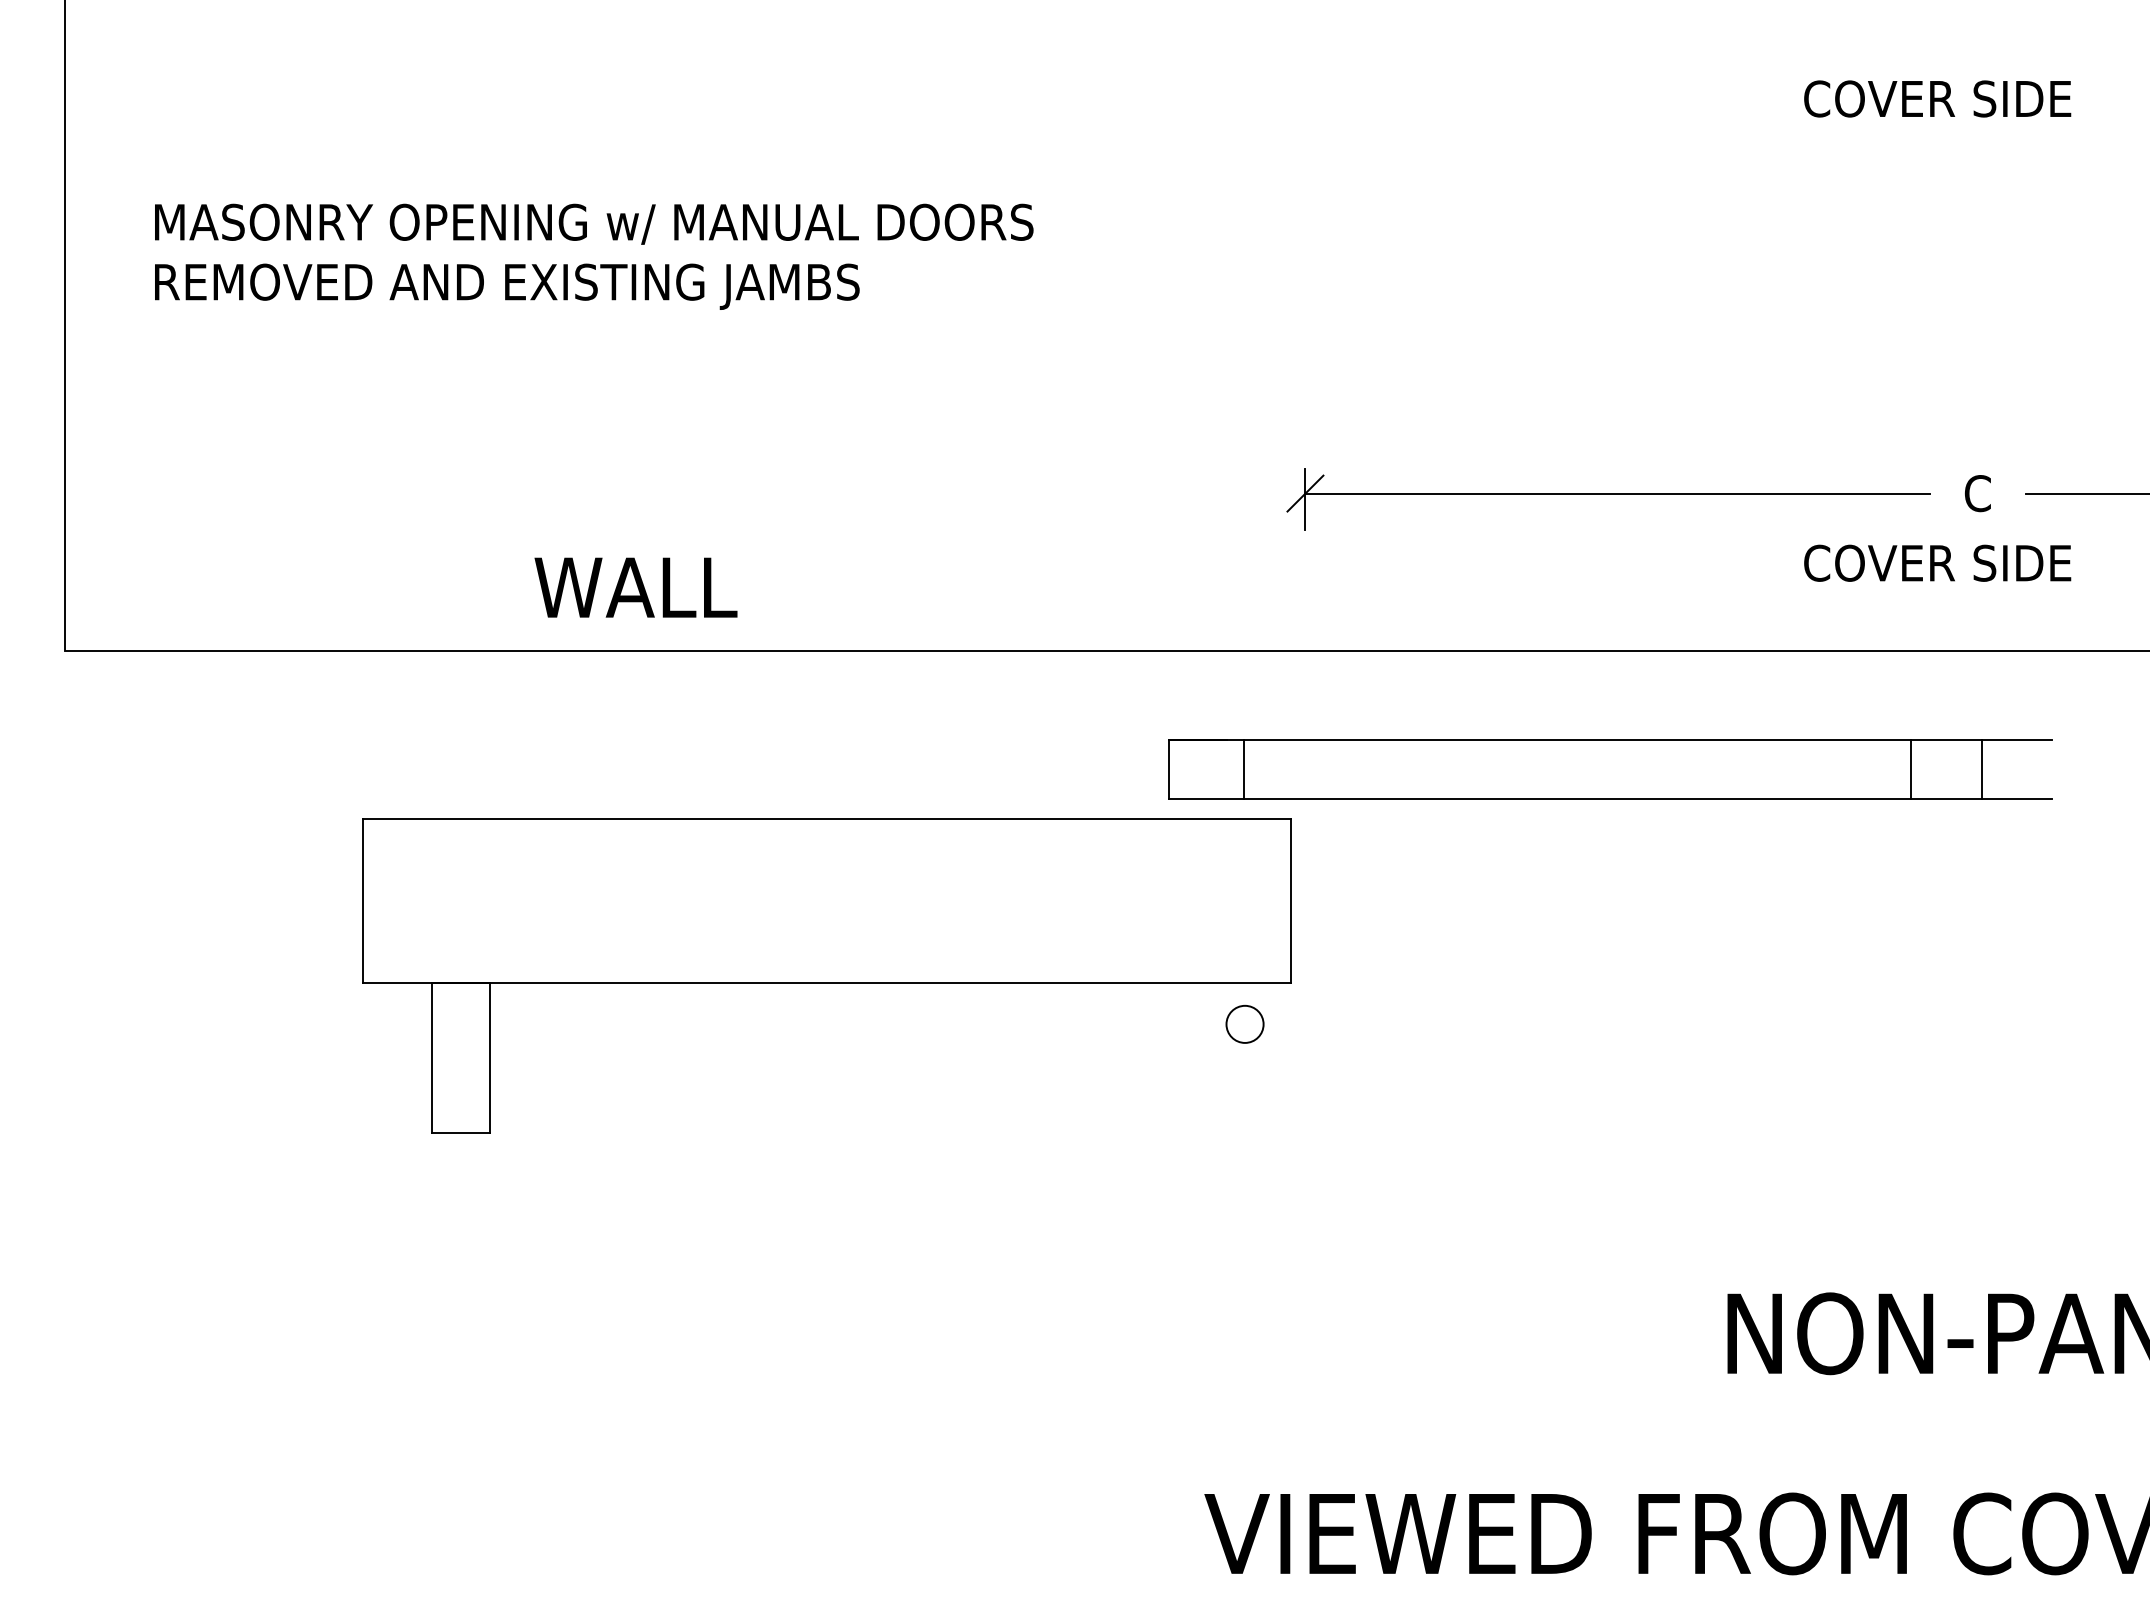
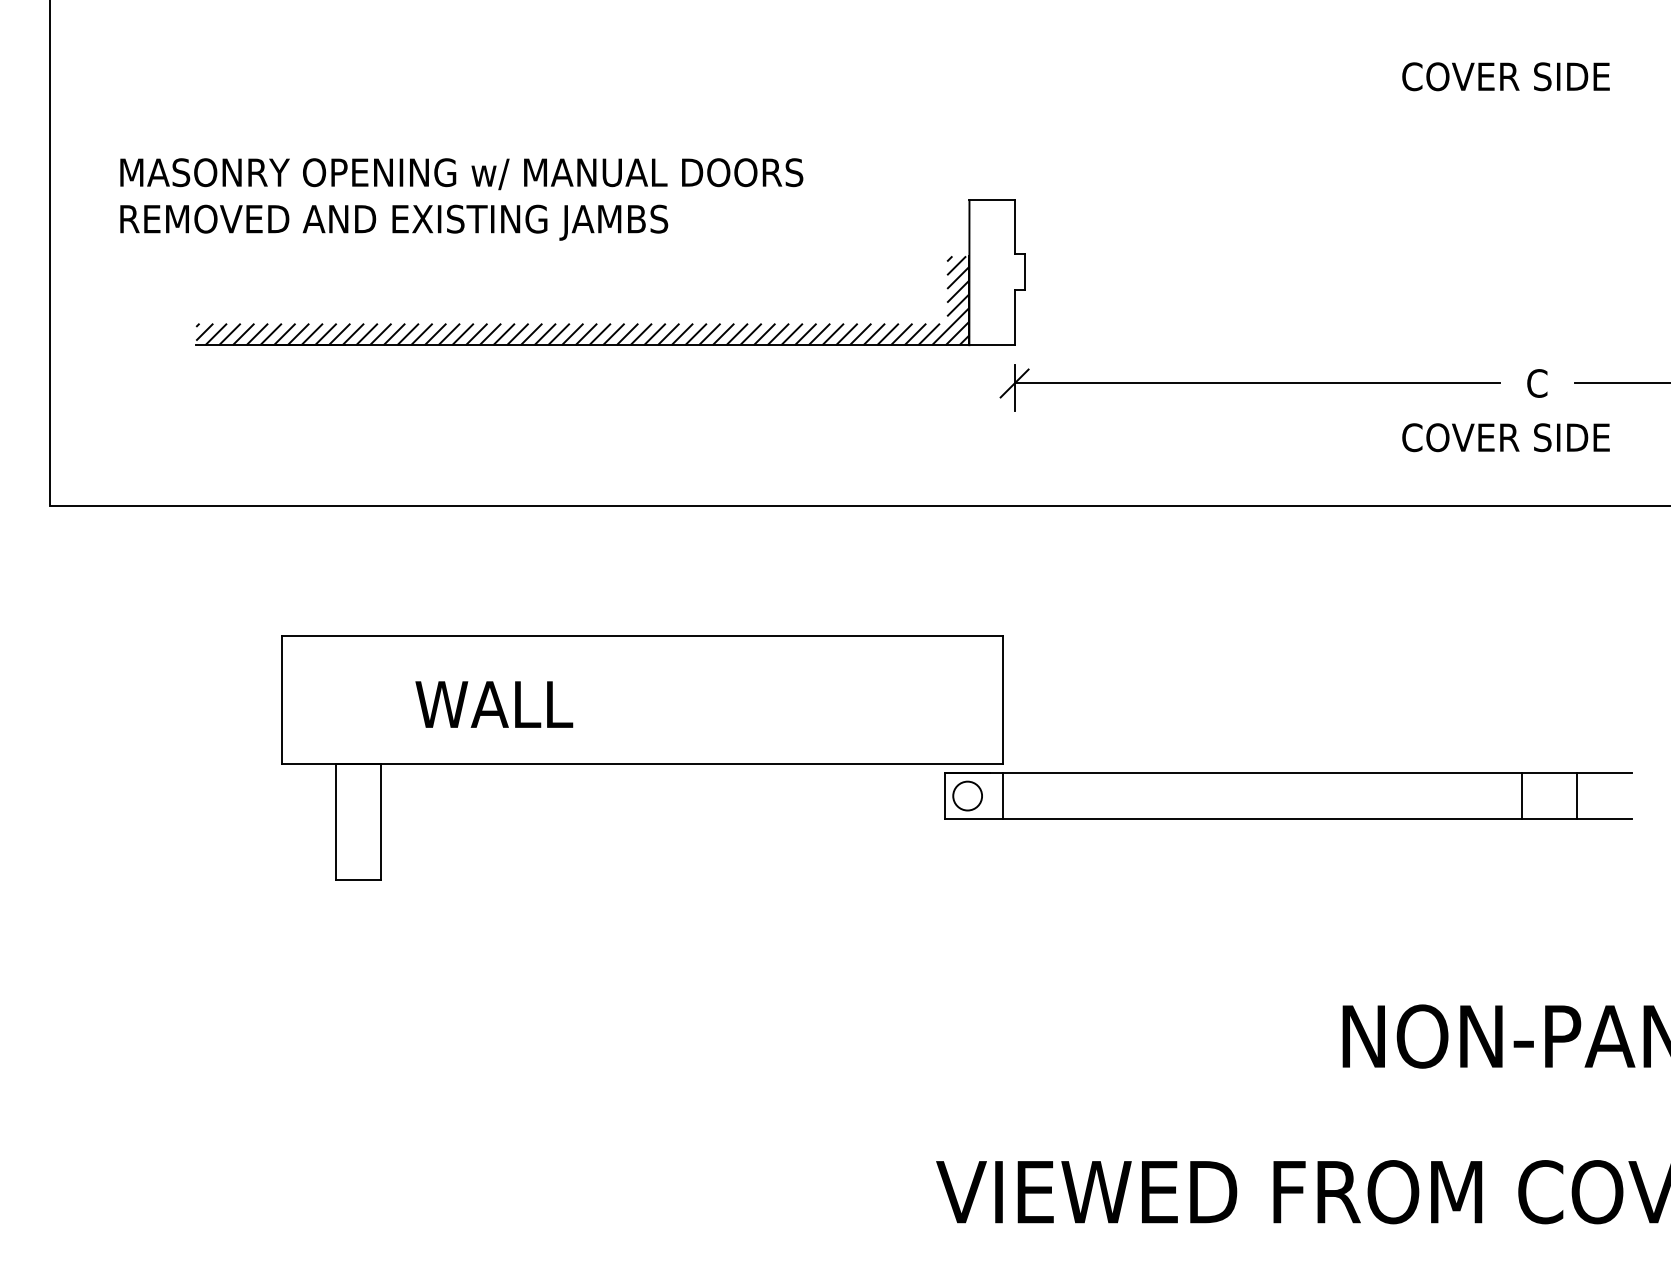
part: (785, 416) -> (610, 323), added
text: (635, 587) -> (493, 704), moved
part: (1610, 769) -> (1288, 796), moved

